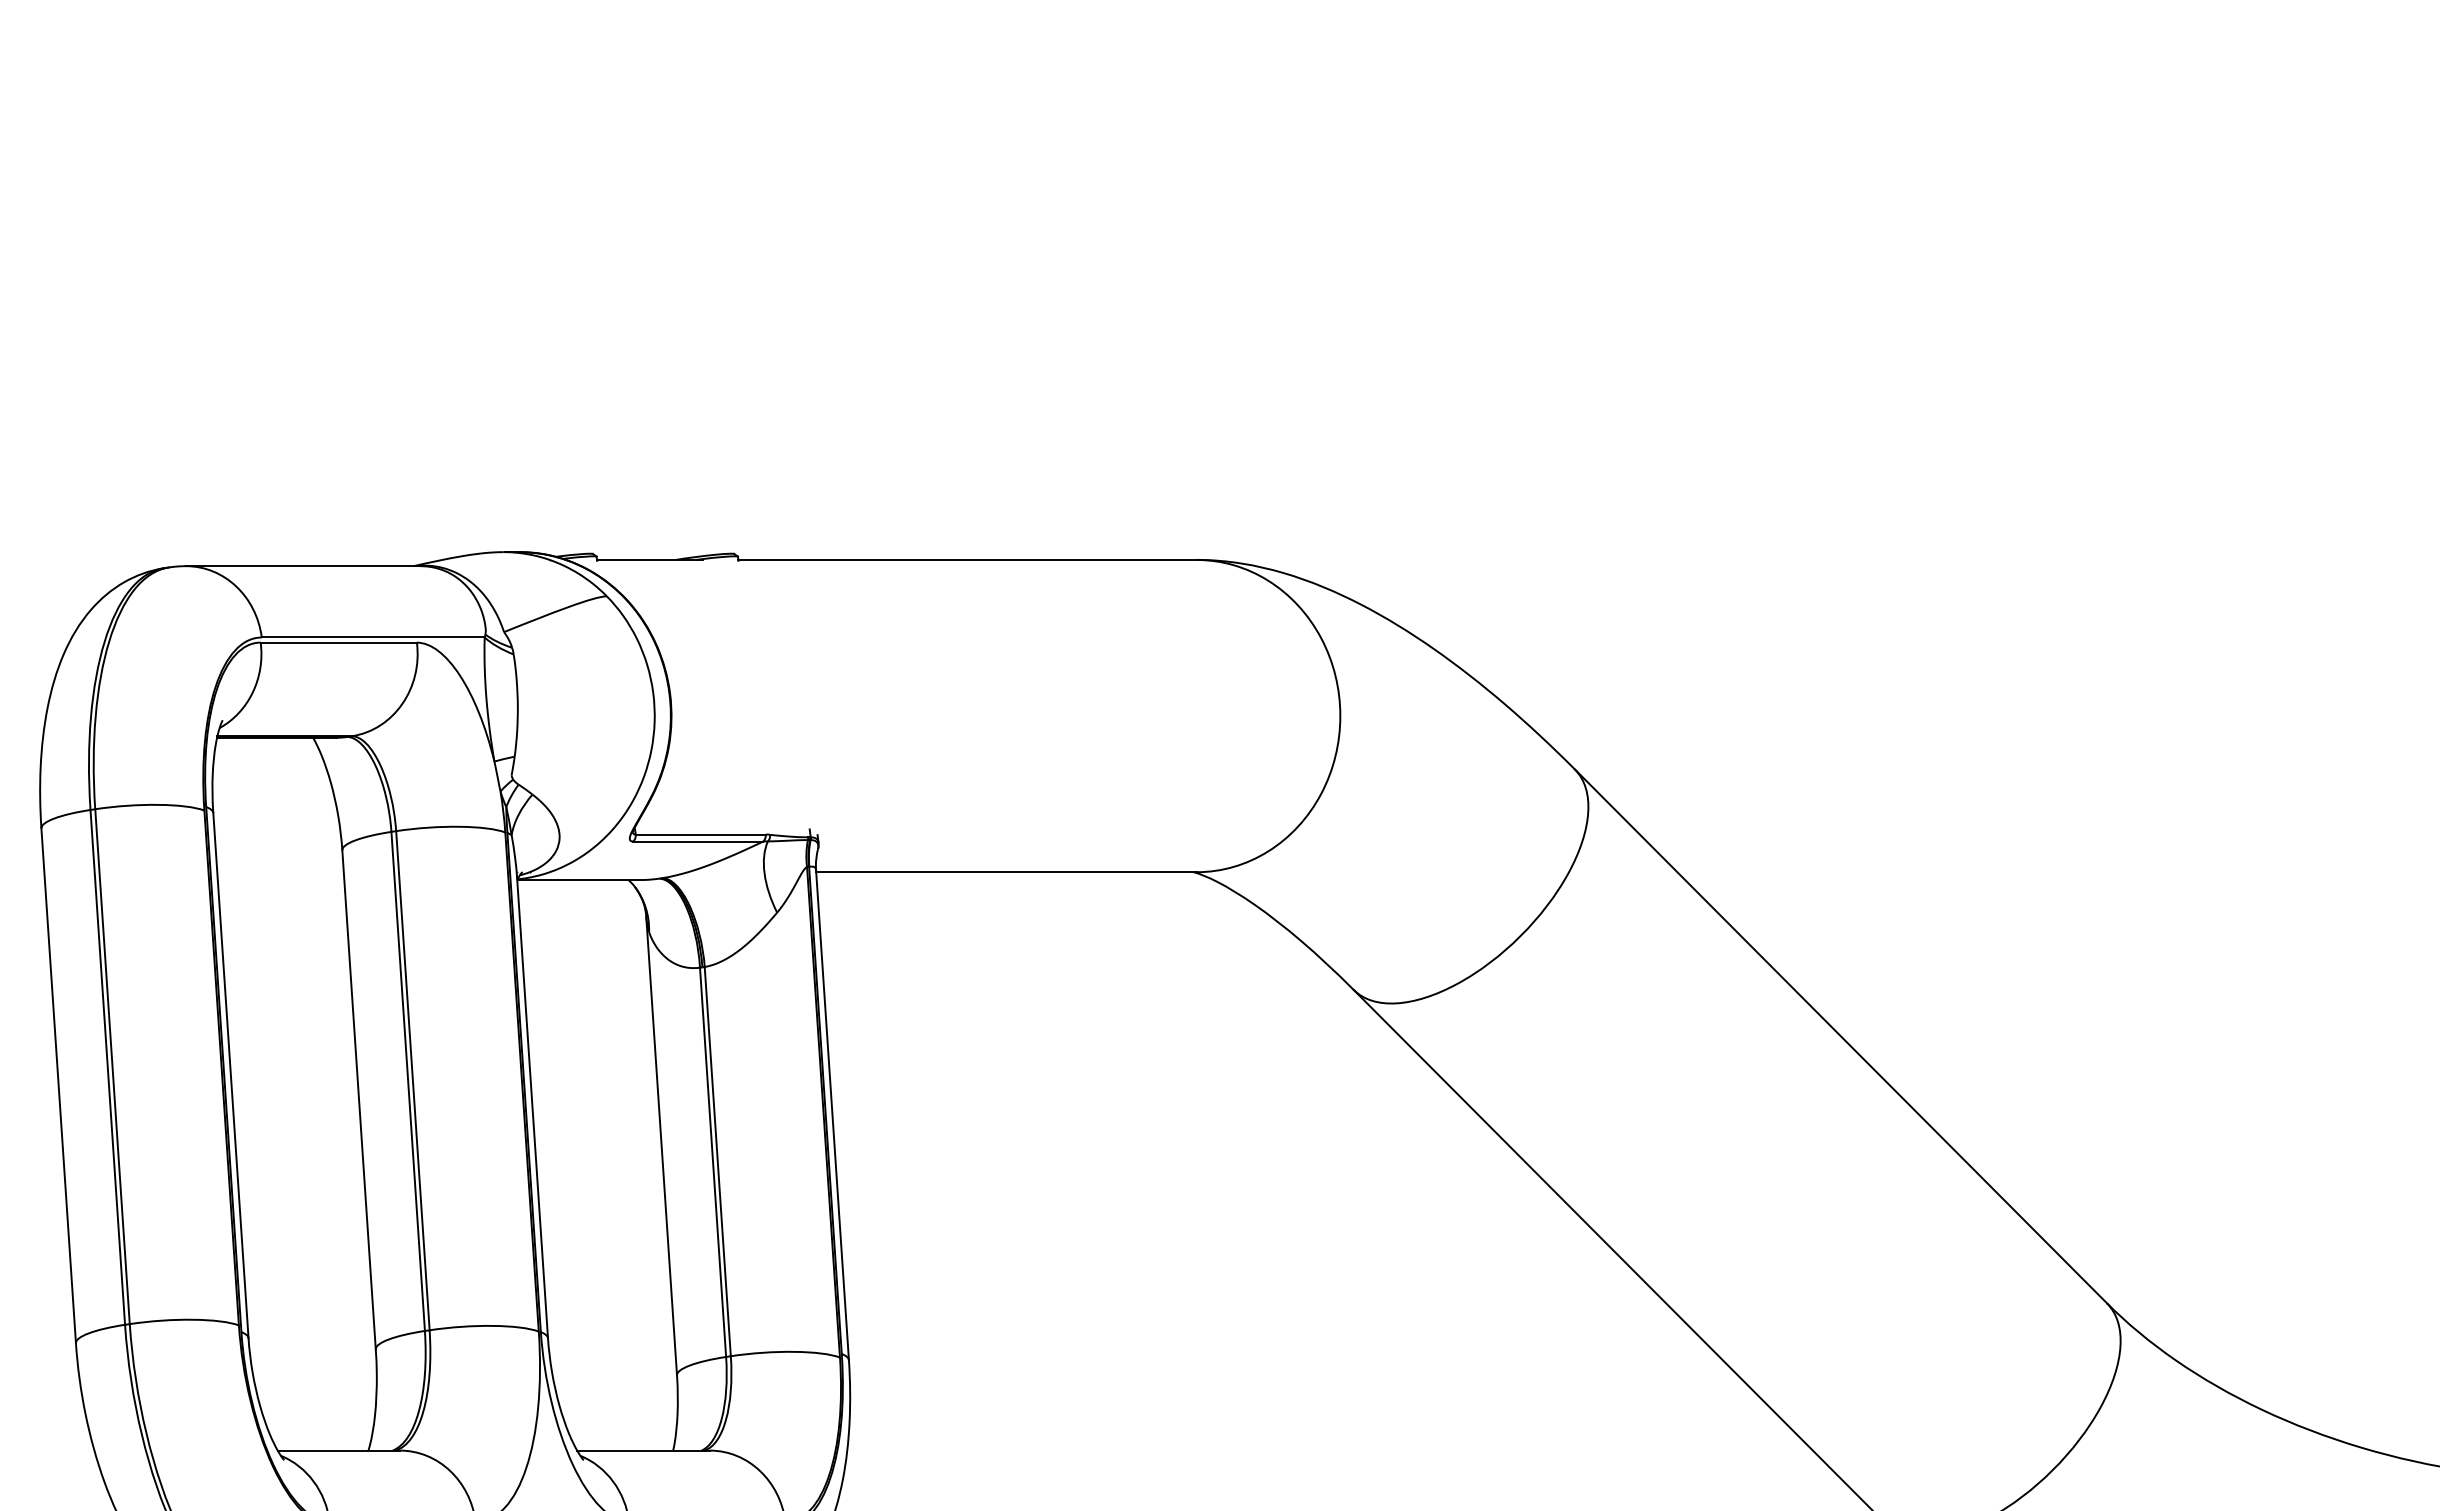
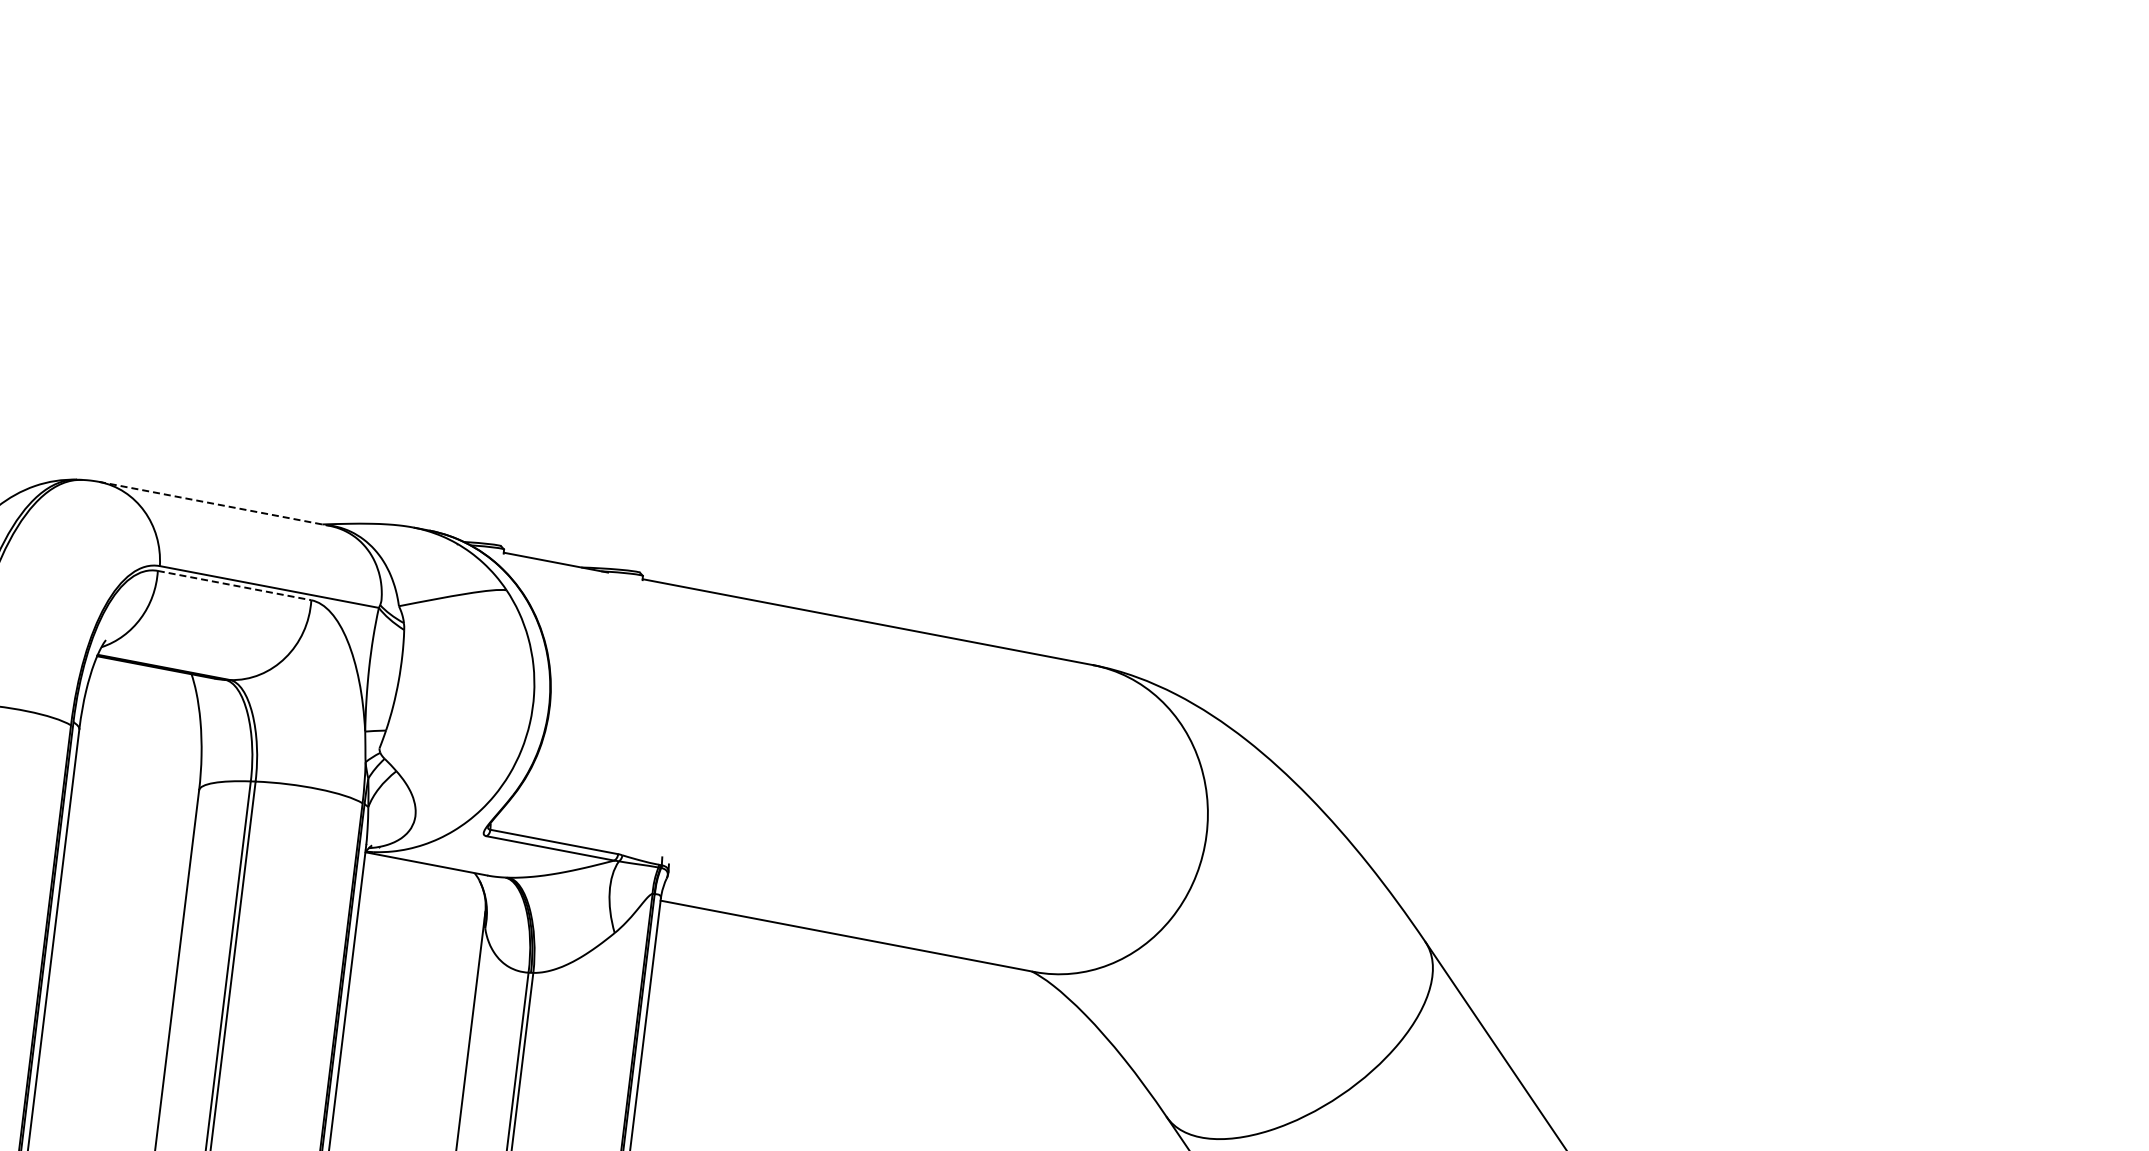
line: (303, 566) -> (214, 504), solid -> dashed
line: (339, 642) -> (235, 585), solid -> dashed

